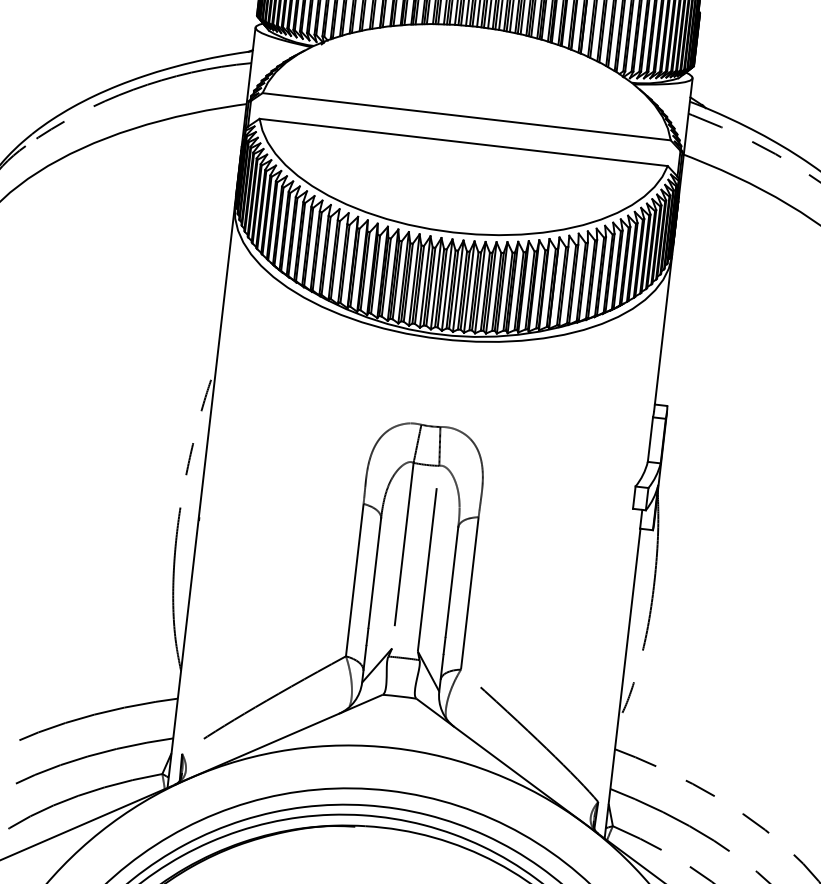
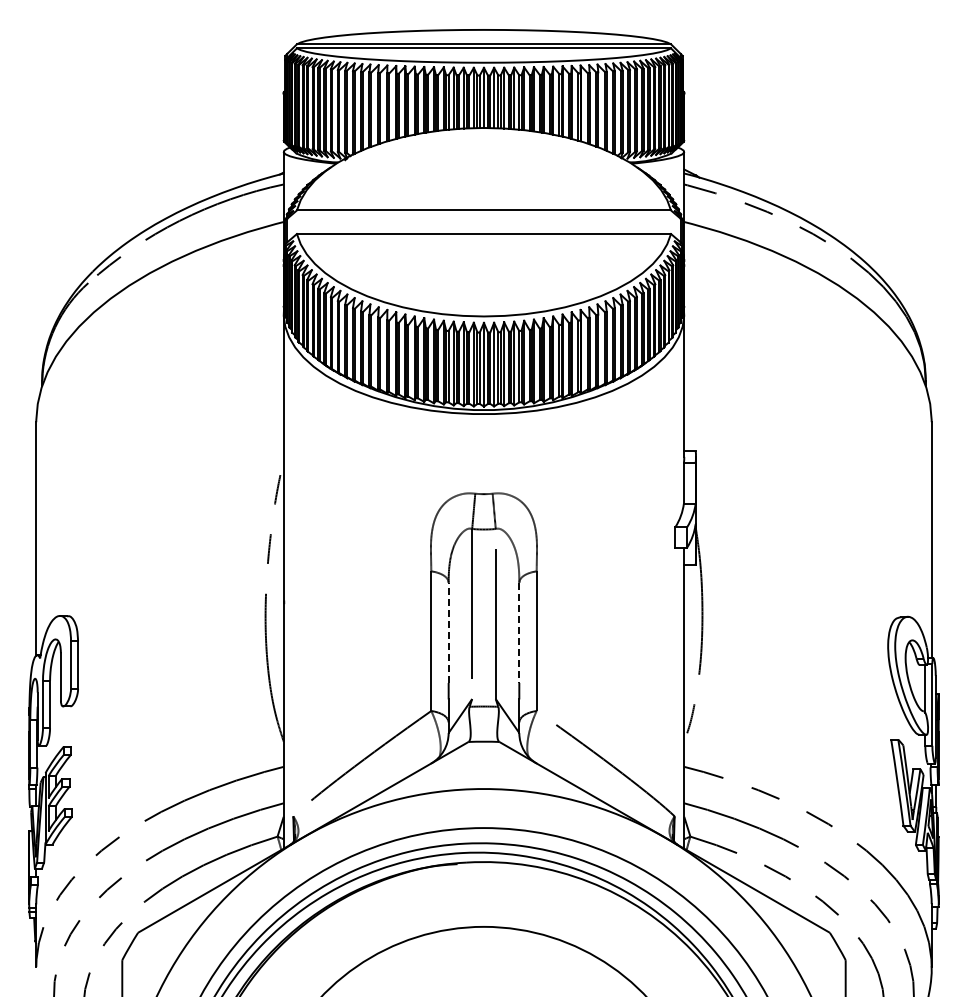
line: (374, 572) -> (448, 632), solid -> dashed
line: (452, 582) -> (519, 633), solid -> dashed

